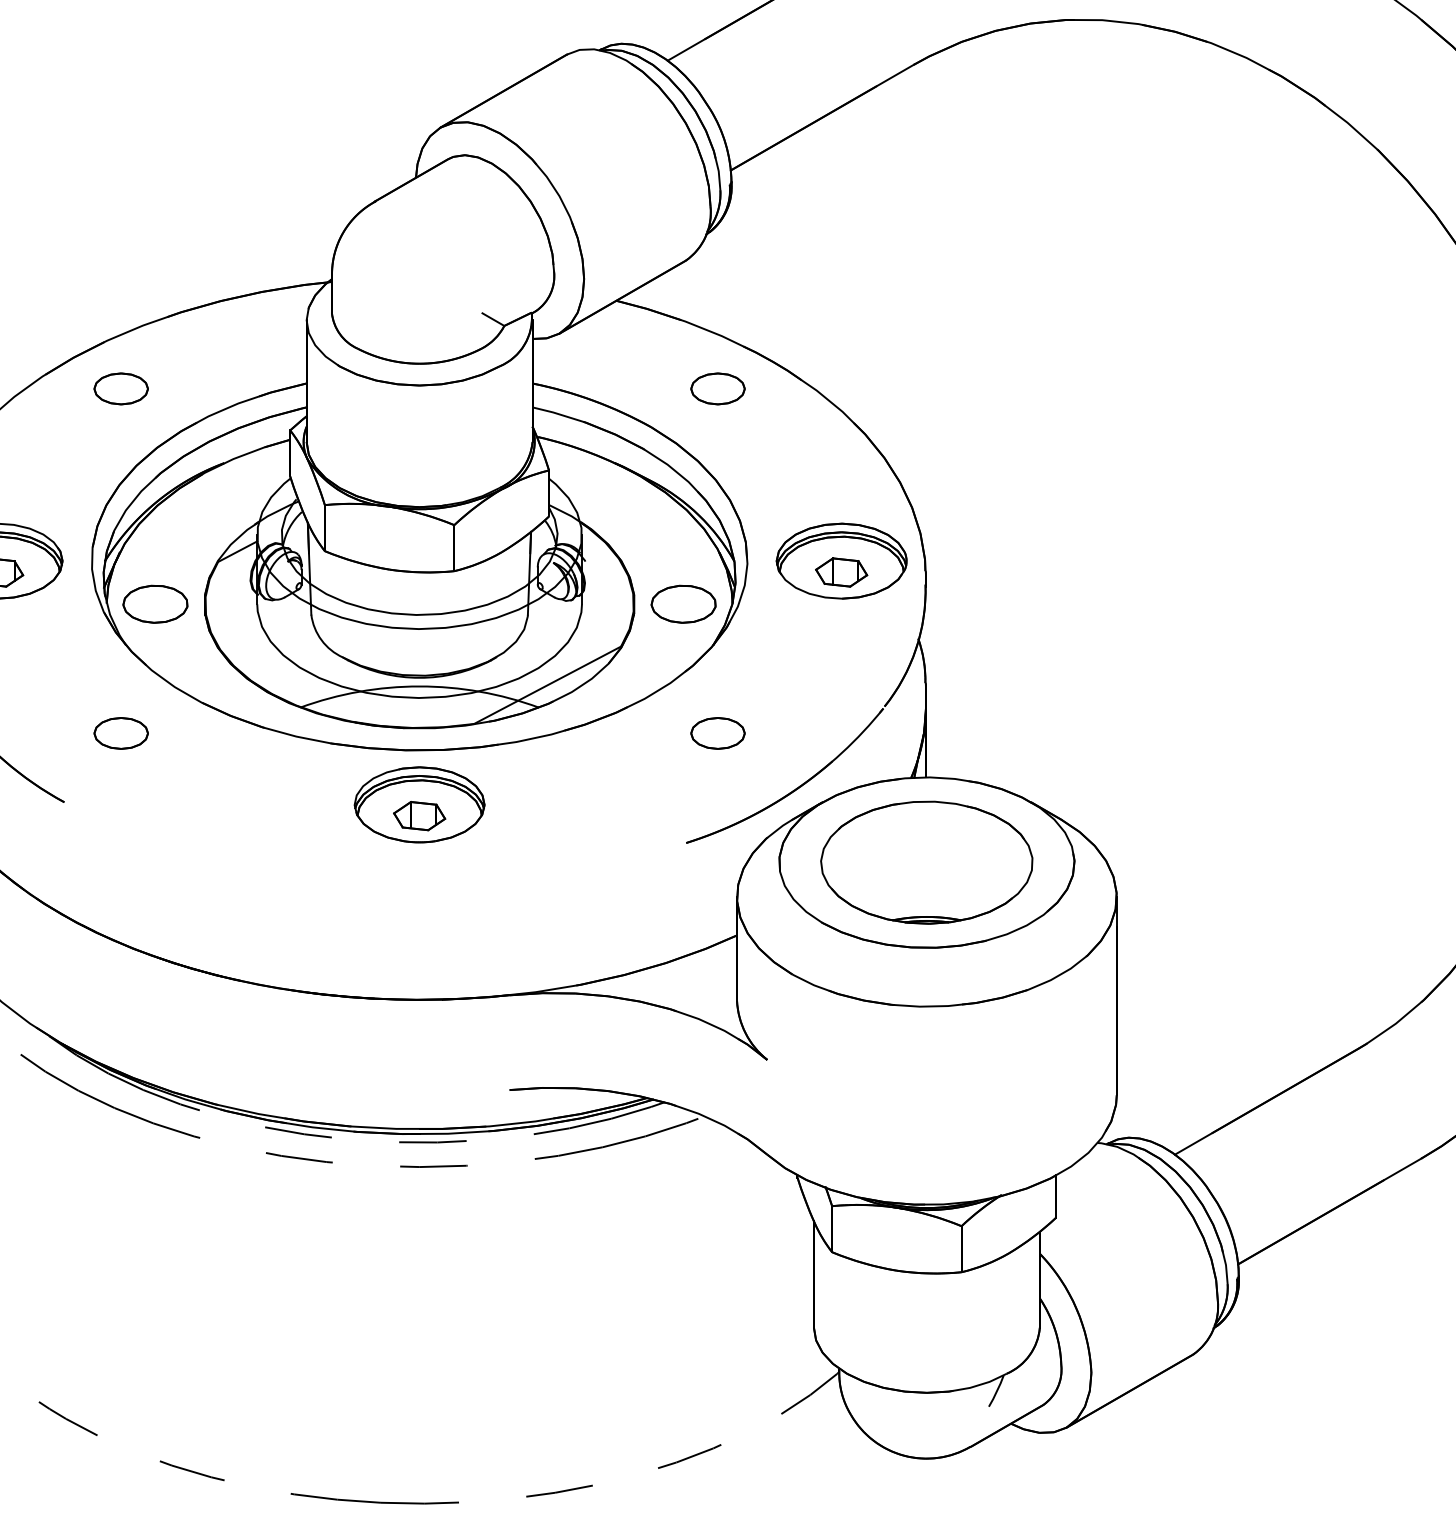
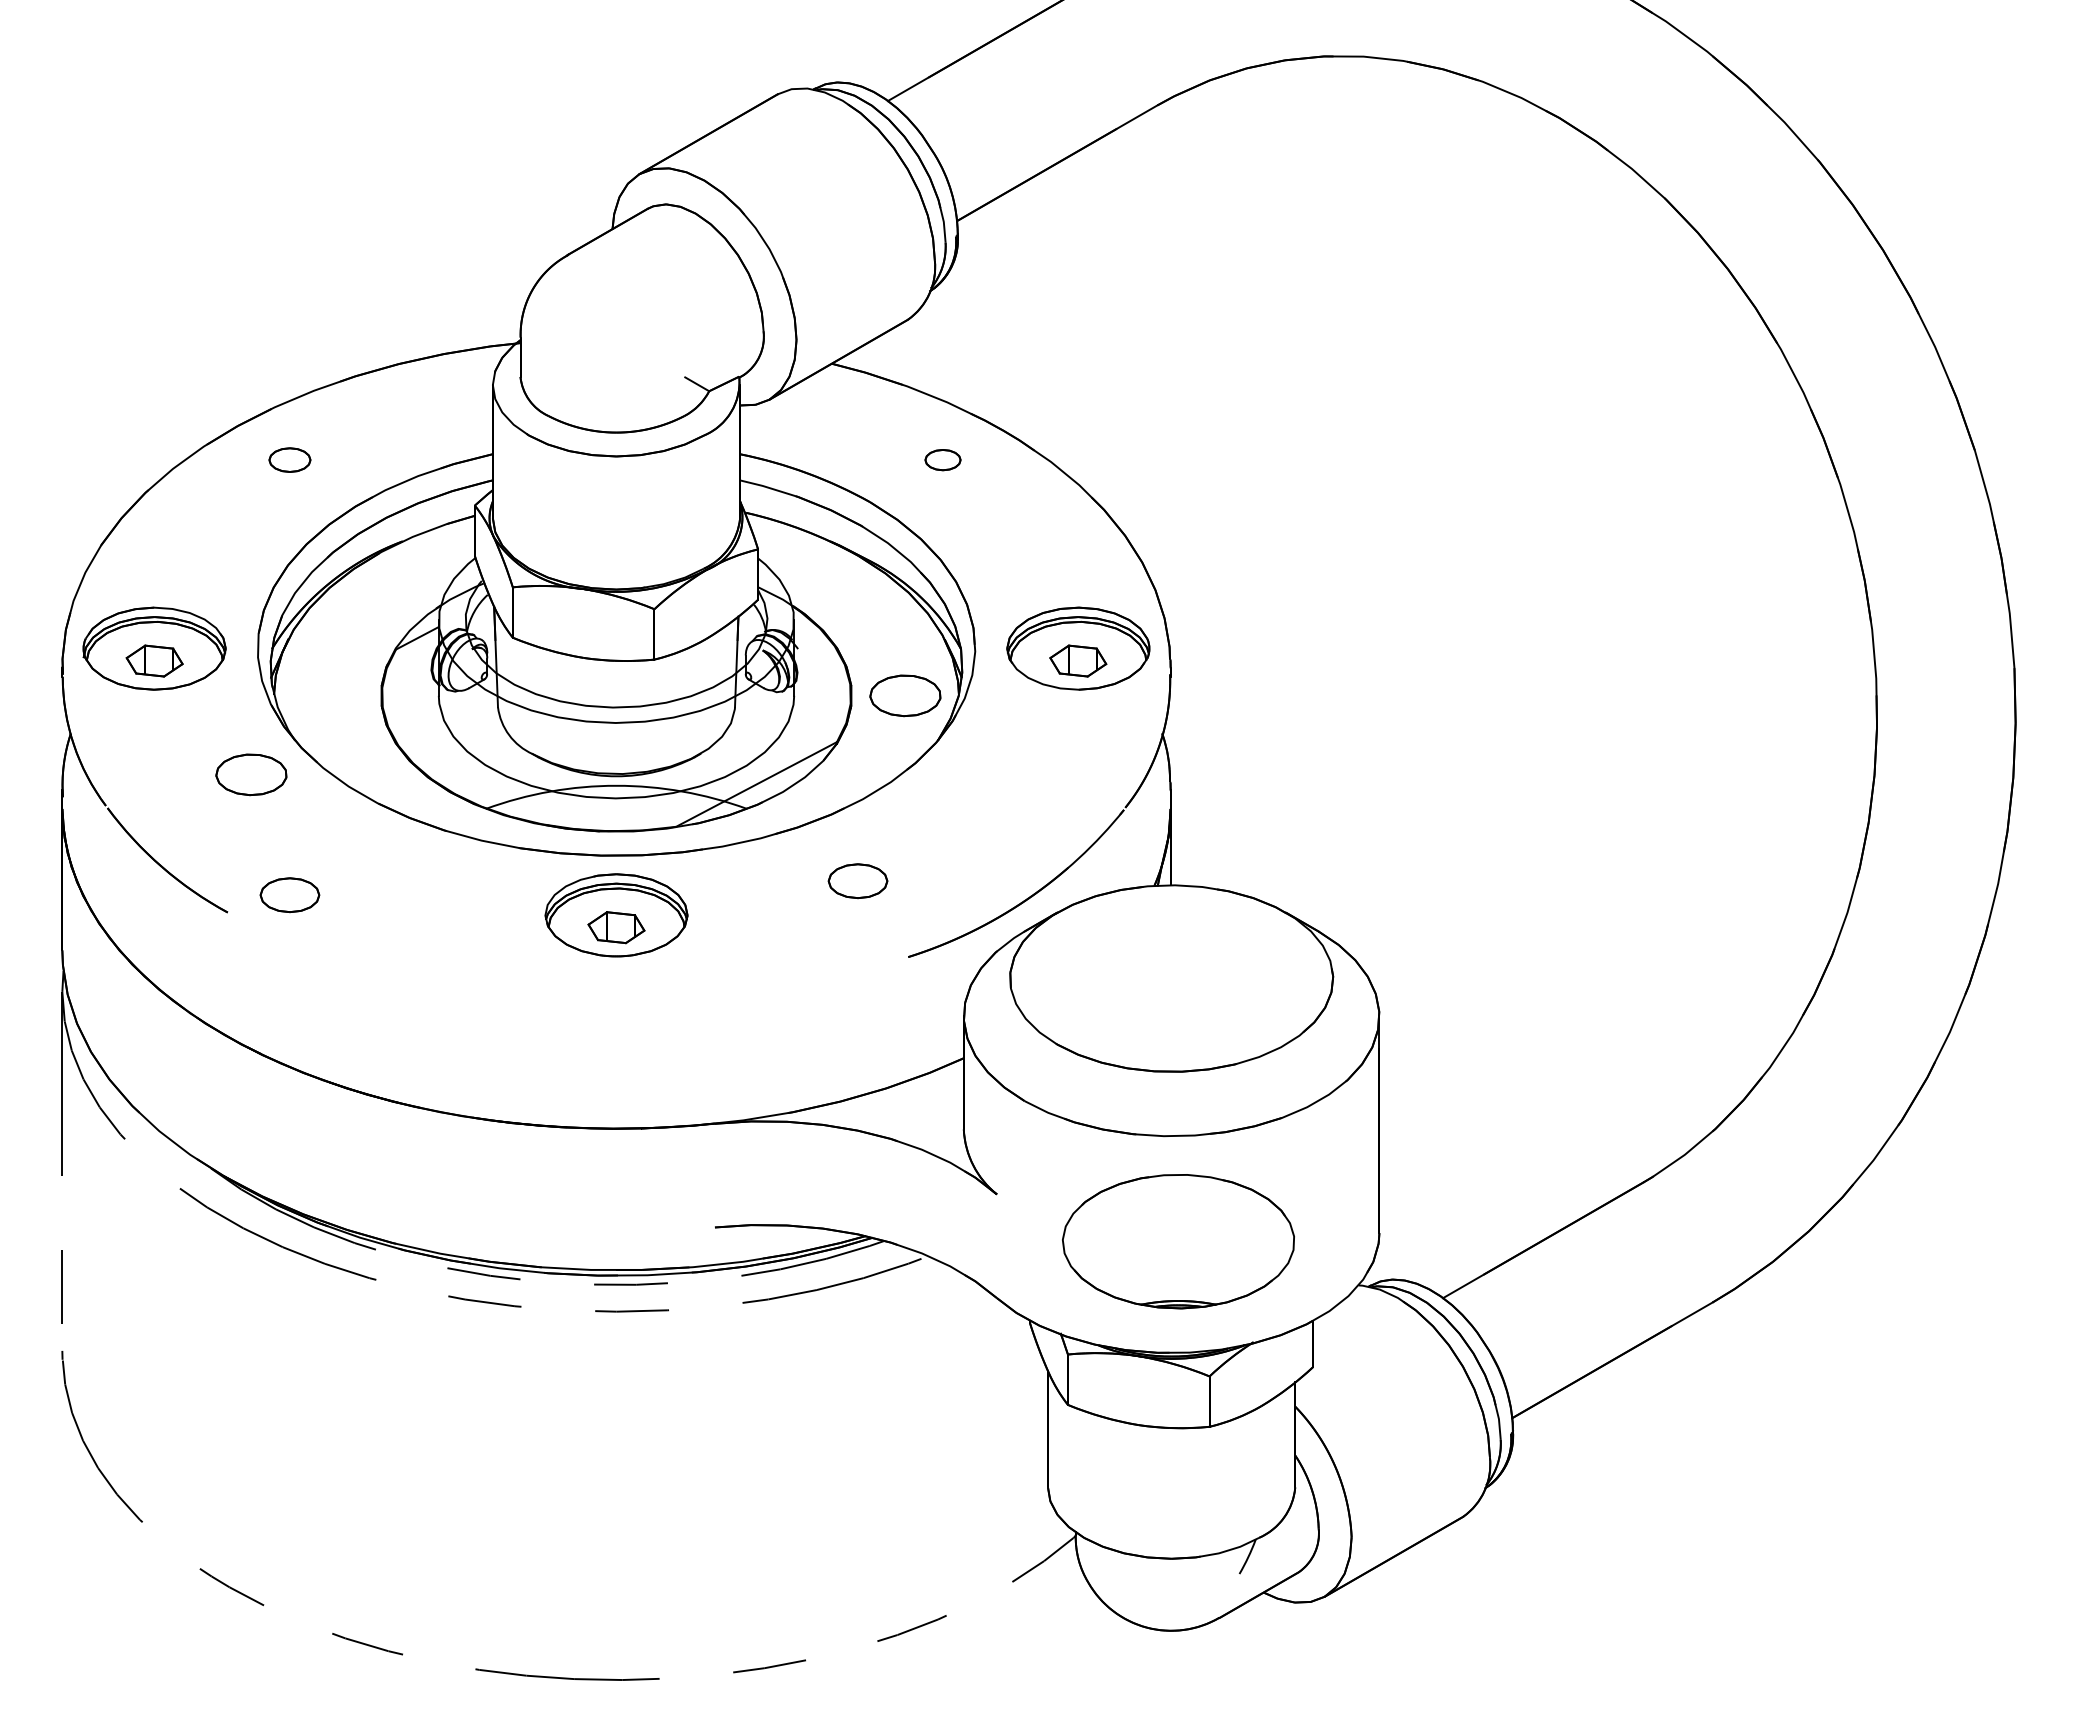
part: (120, 388) -> (289, 459), size x0.7
part: (717, 388) -> (942, 459), size x0.6
part: (155, 603) -> (251, 774), moved
part: (120, 733) -> (289, 895), moved
part: (717, 733) -> (857, 881), moved
part: (926, 862) -> (1178, 1241), moved

